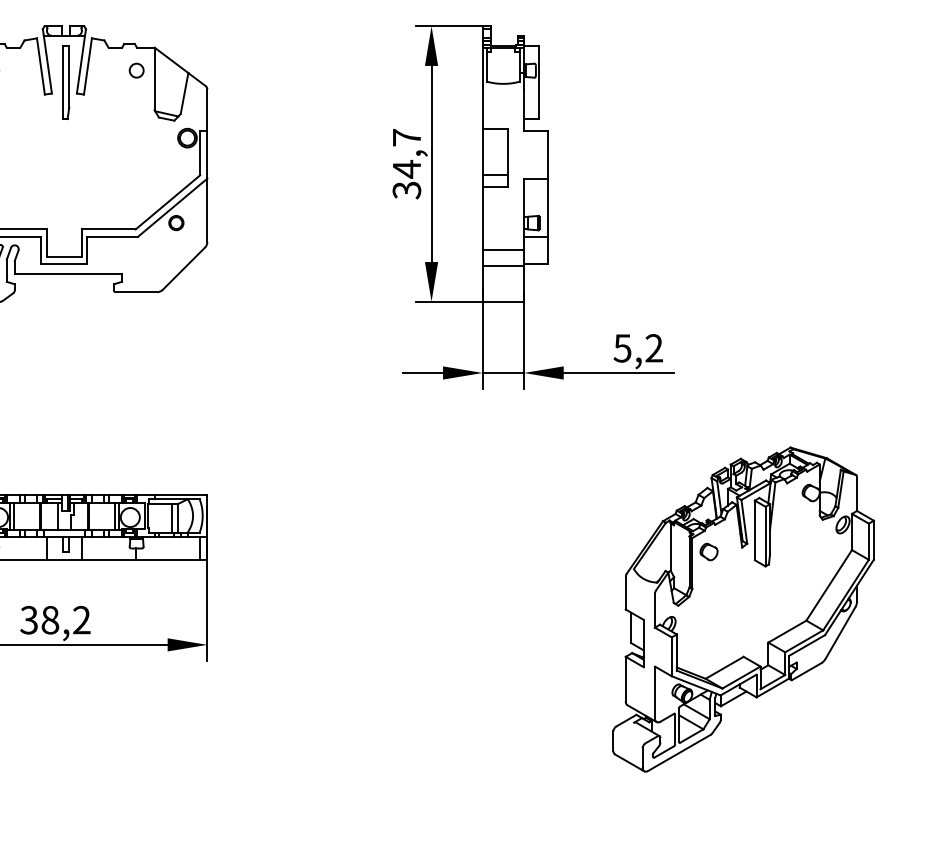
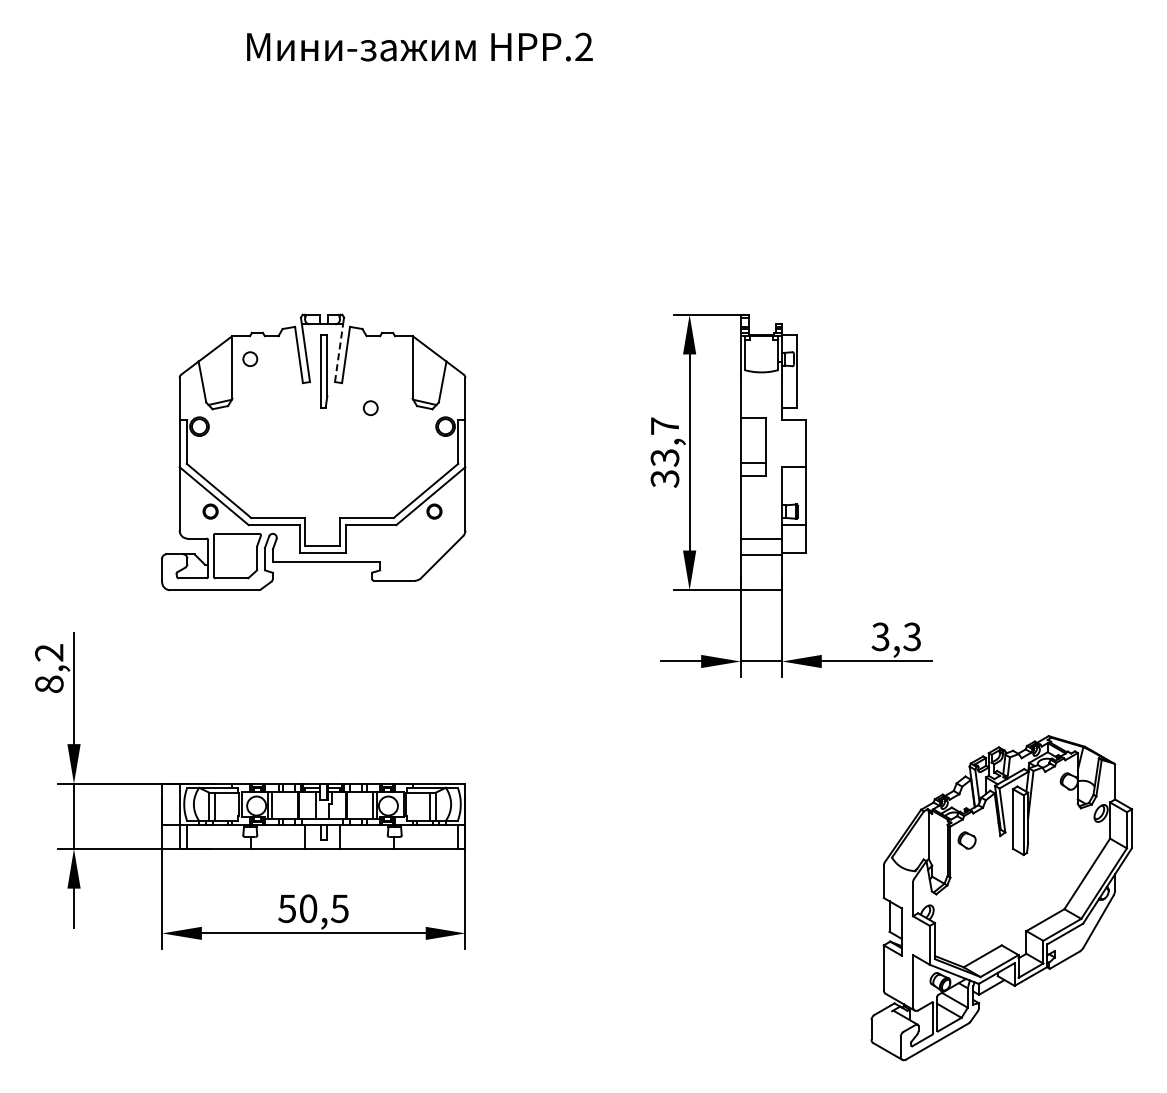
line: (81, 63) -> (339, 352), solid -> dashed
circle: (136, 69) -> (370, 407), moved
text: (406, 168) -> (664, 457), 34,7 -> 33,7
text: (638, 347) -> (896, 636), 5,2 -> 3,3
text: (55, 619) -> (313, 908), 38,2 -> 50,5

